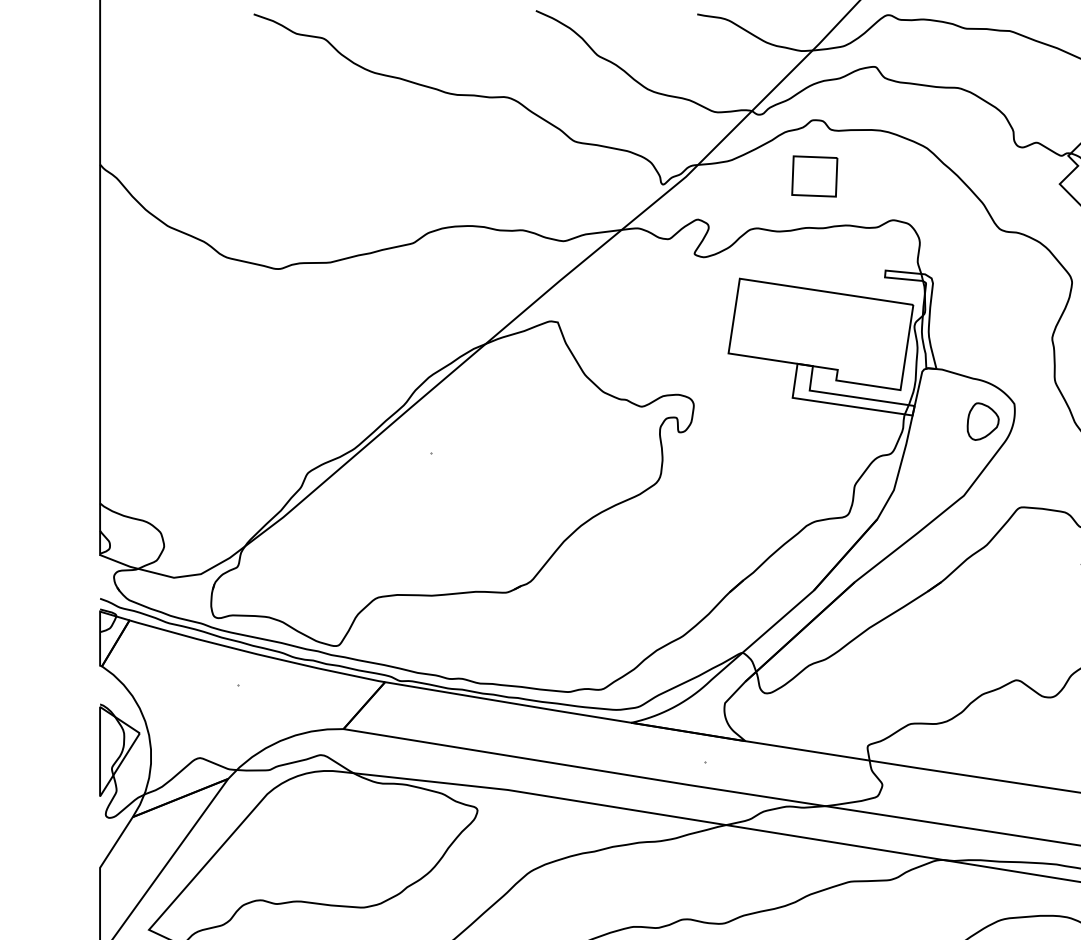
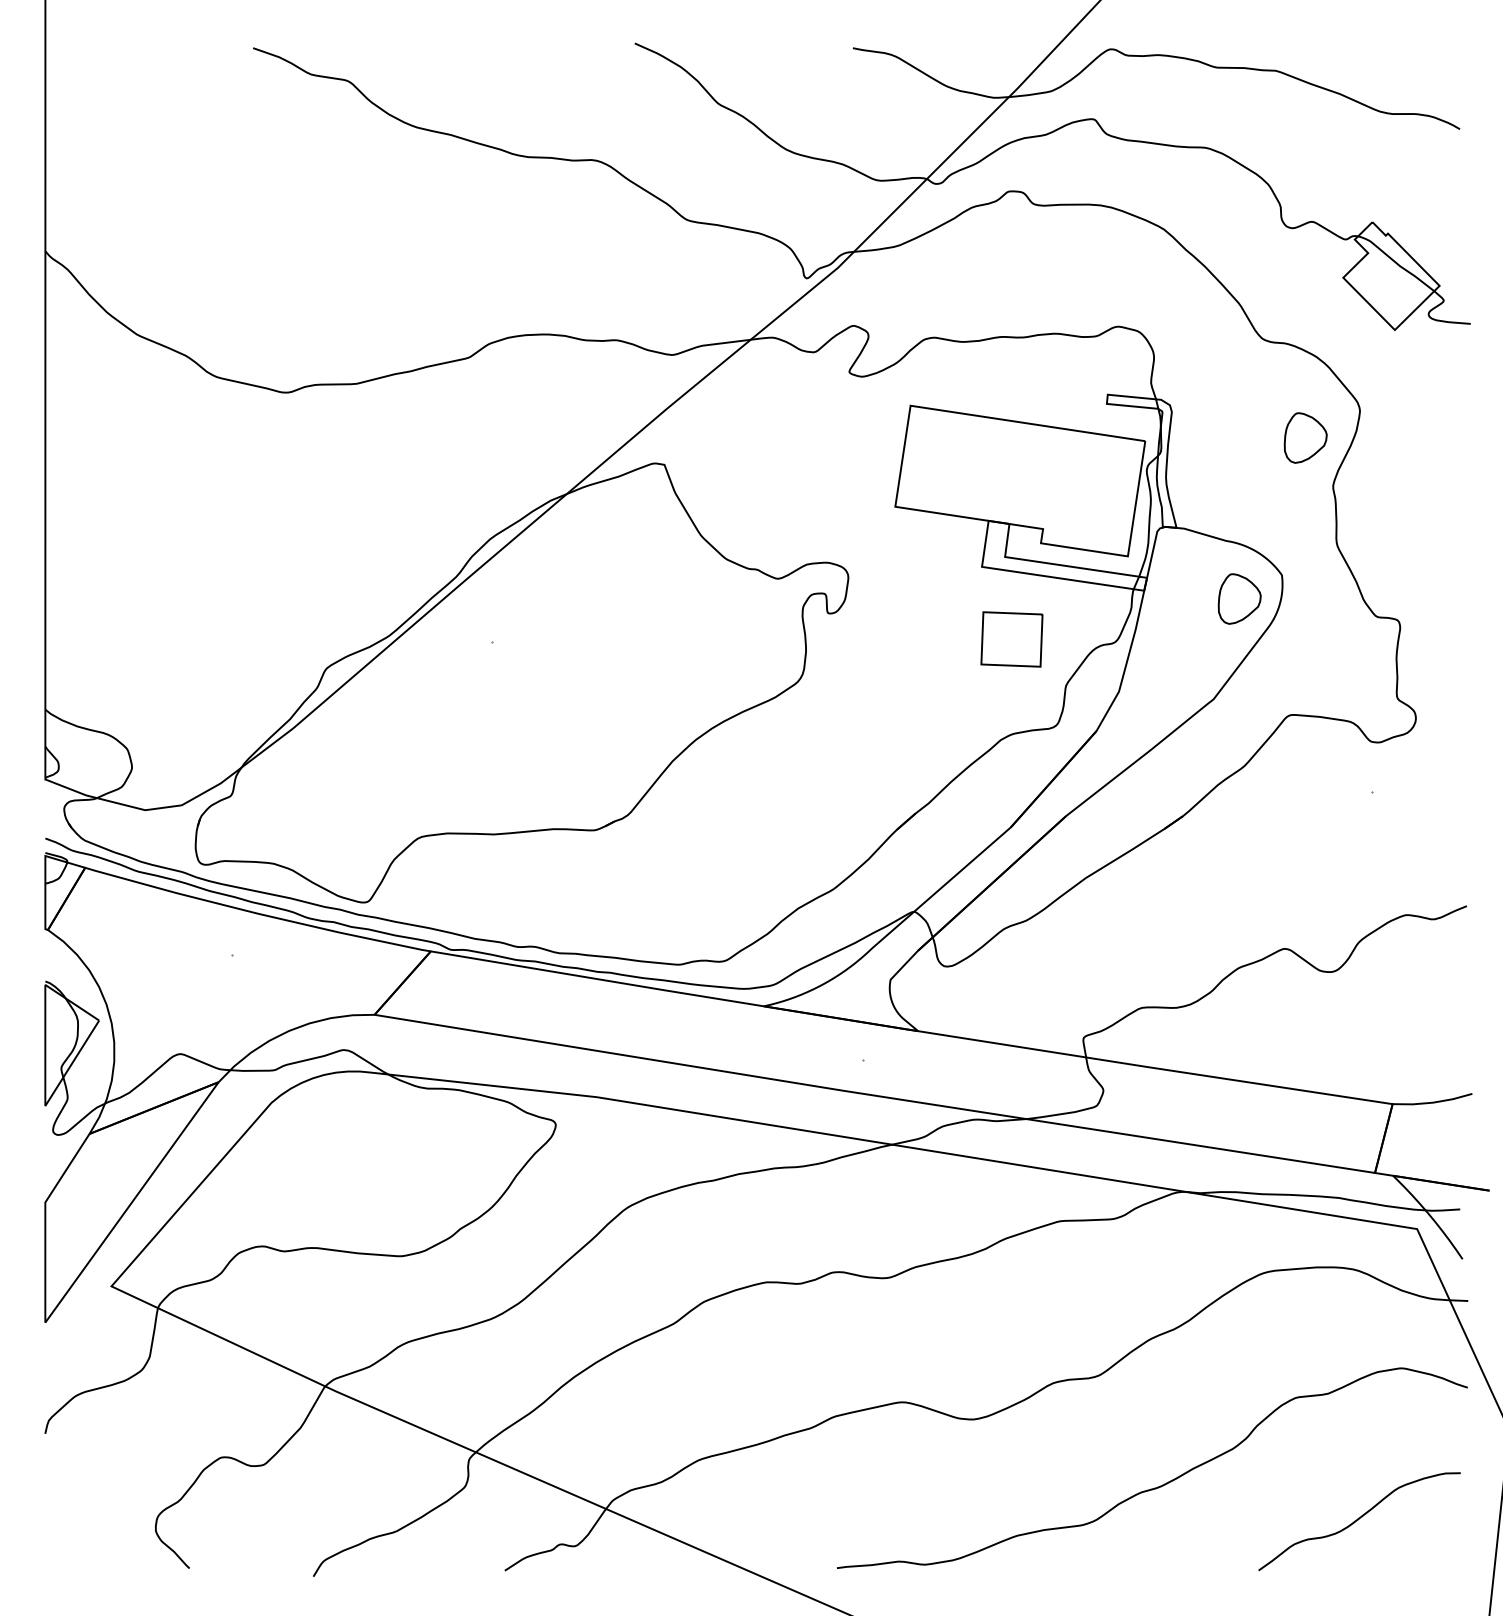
part: (814, 176) -> (1011, 639), moved
part: (1031, 302) -> (1305, 437), added

